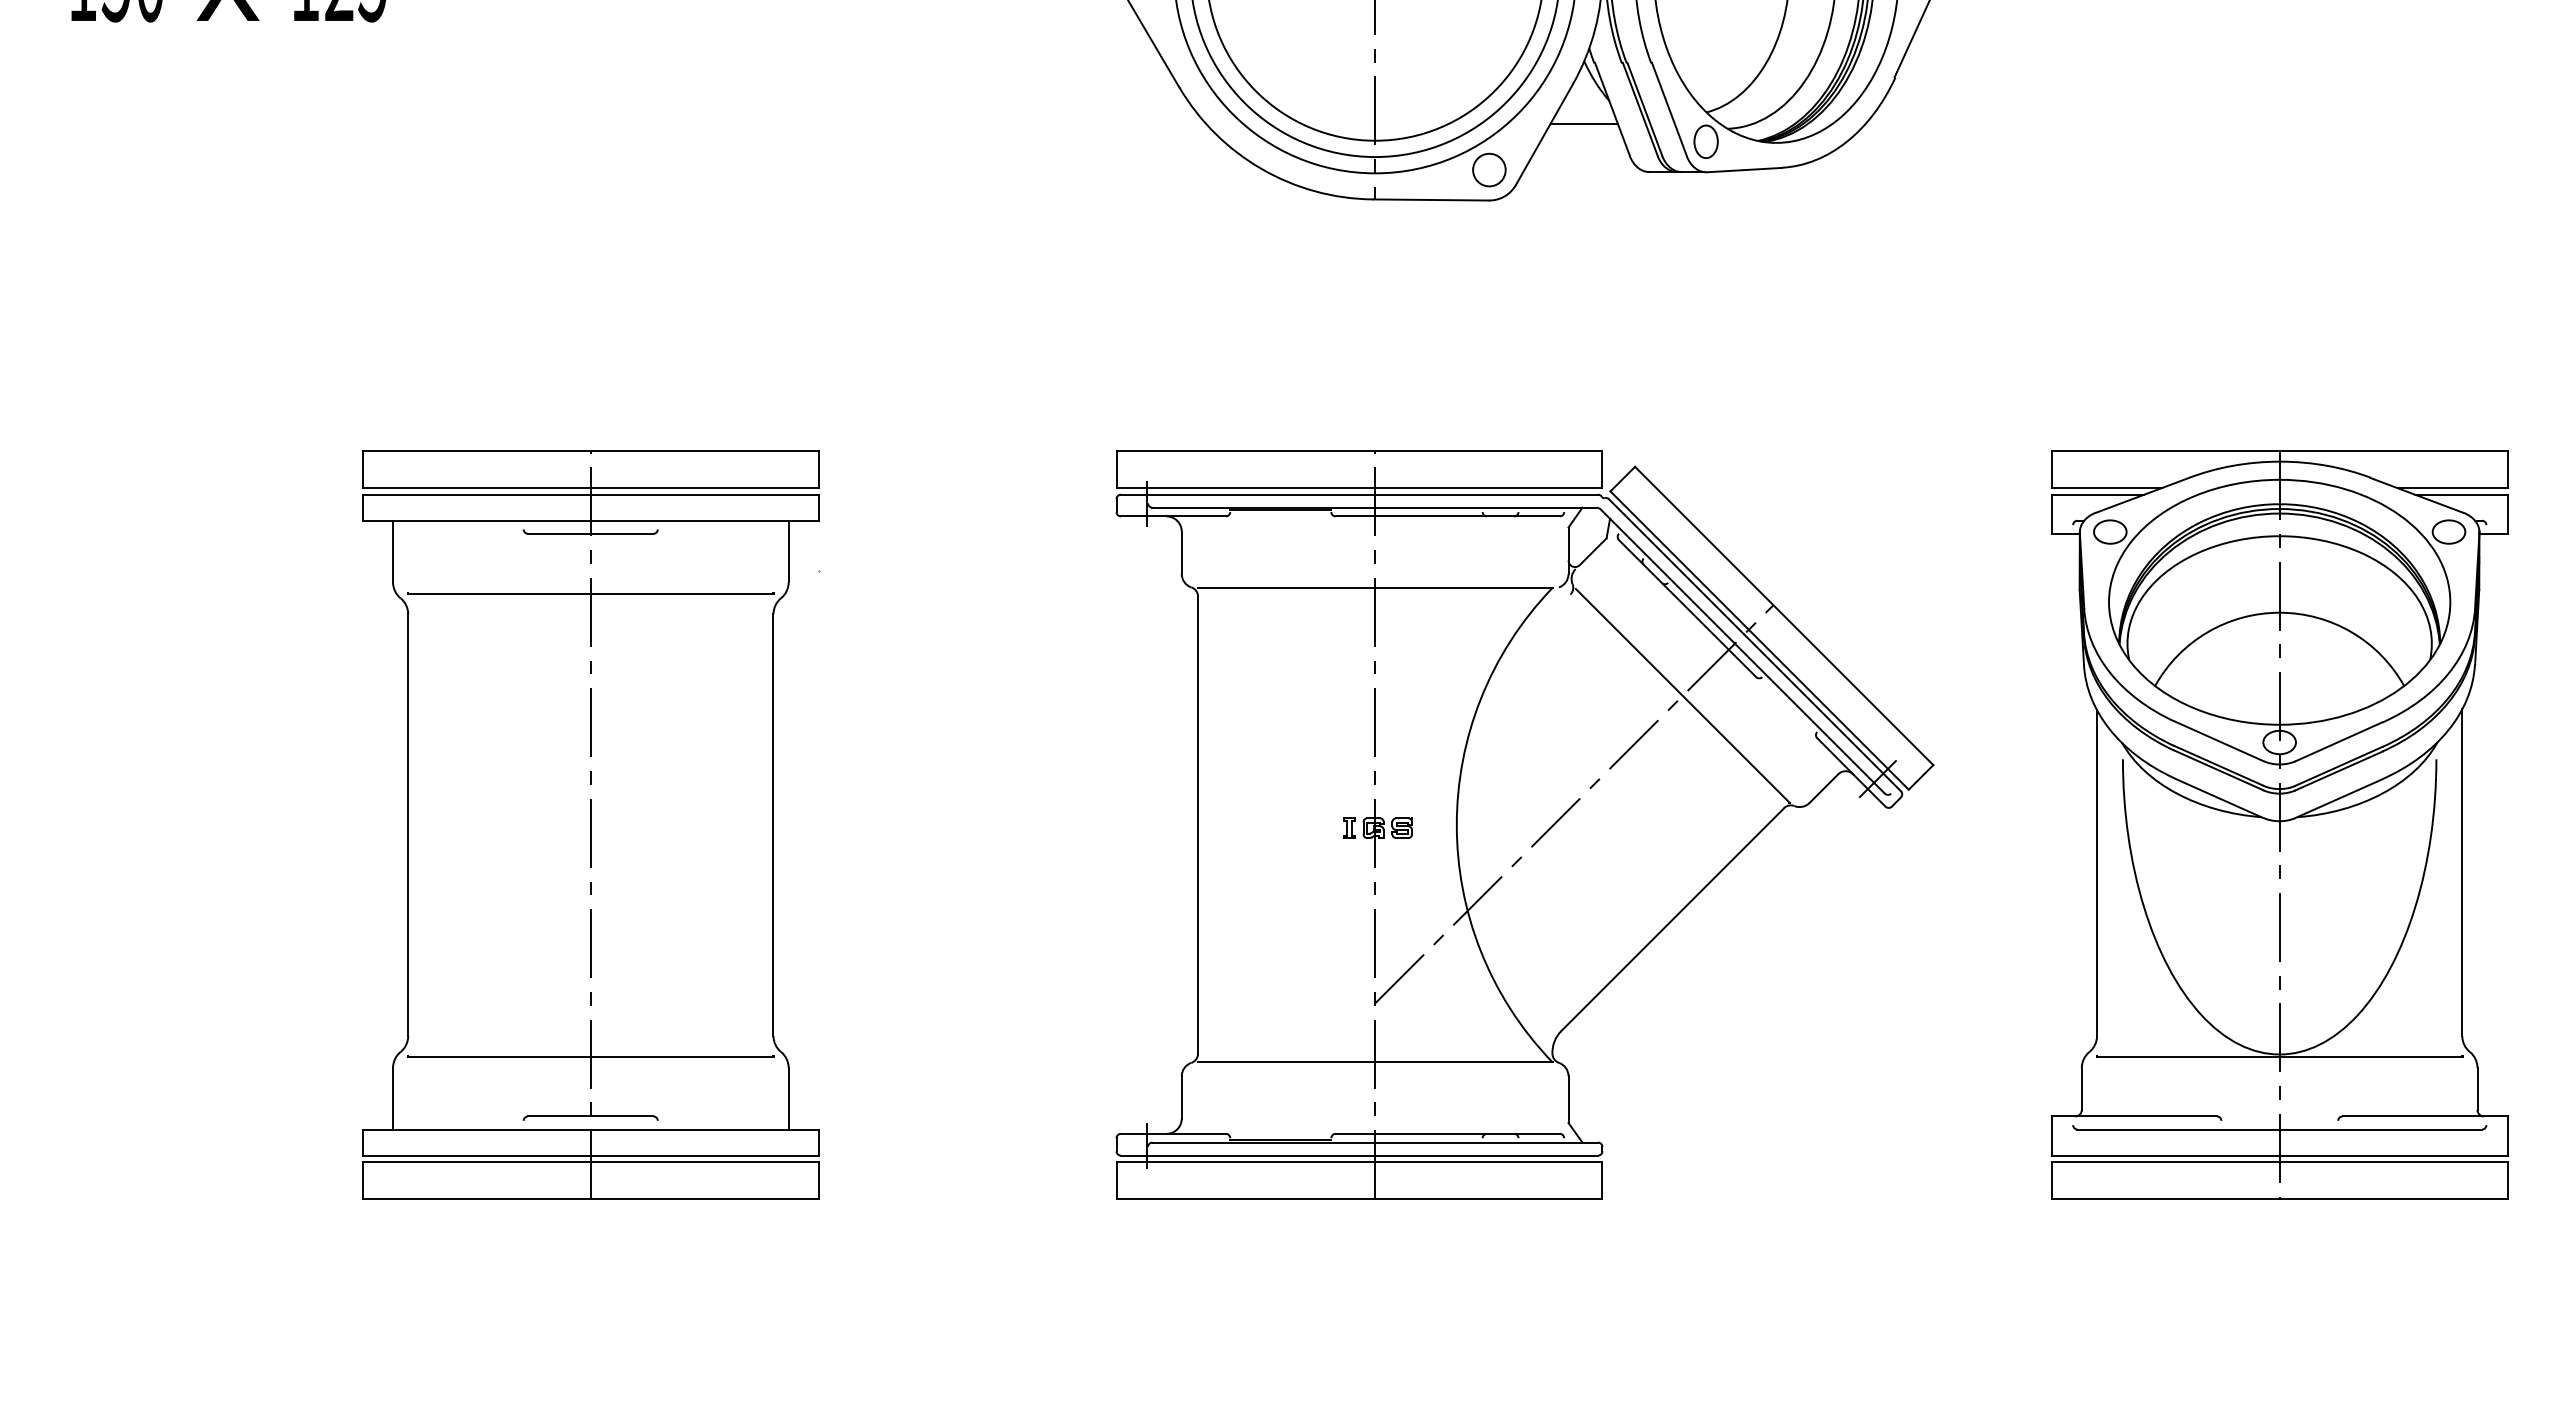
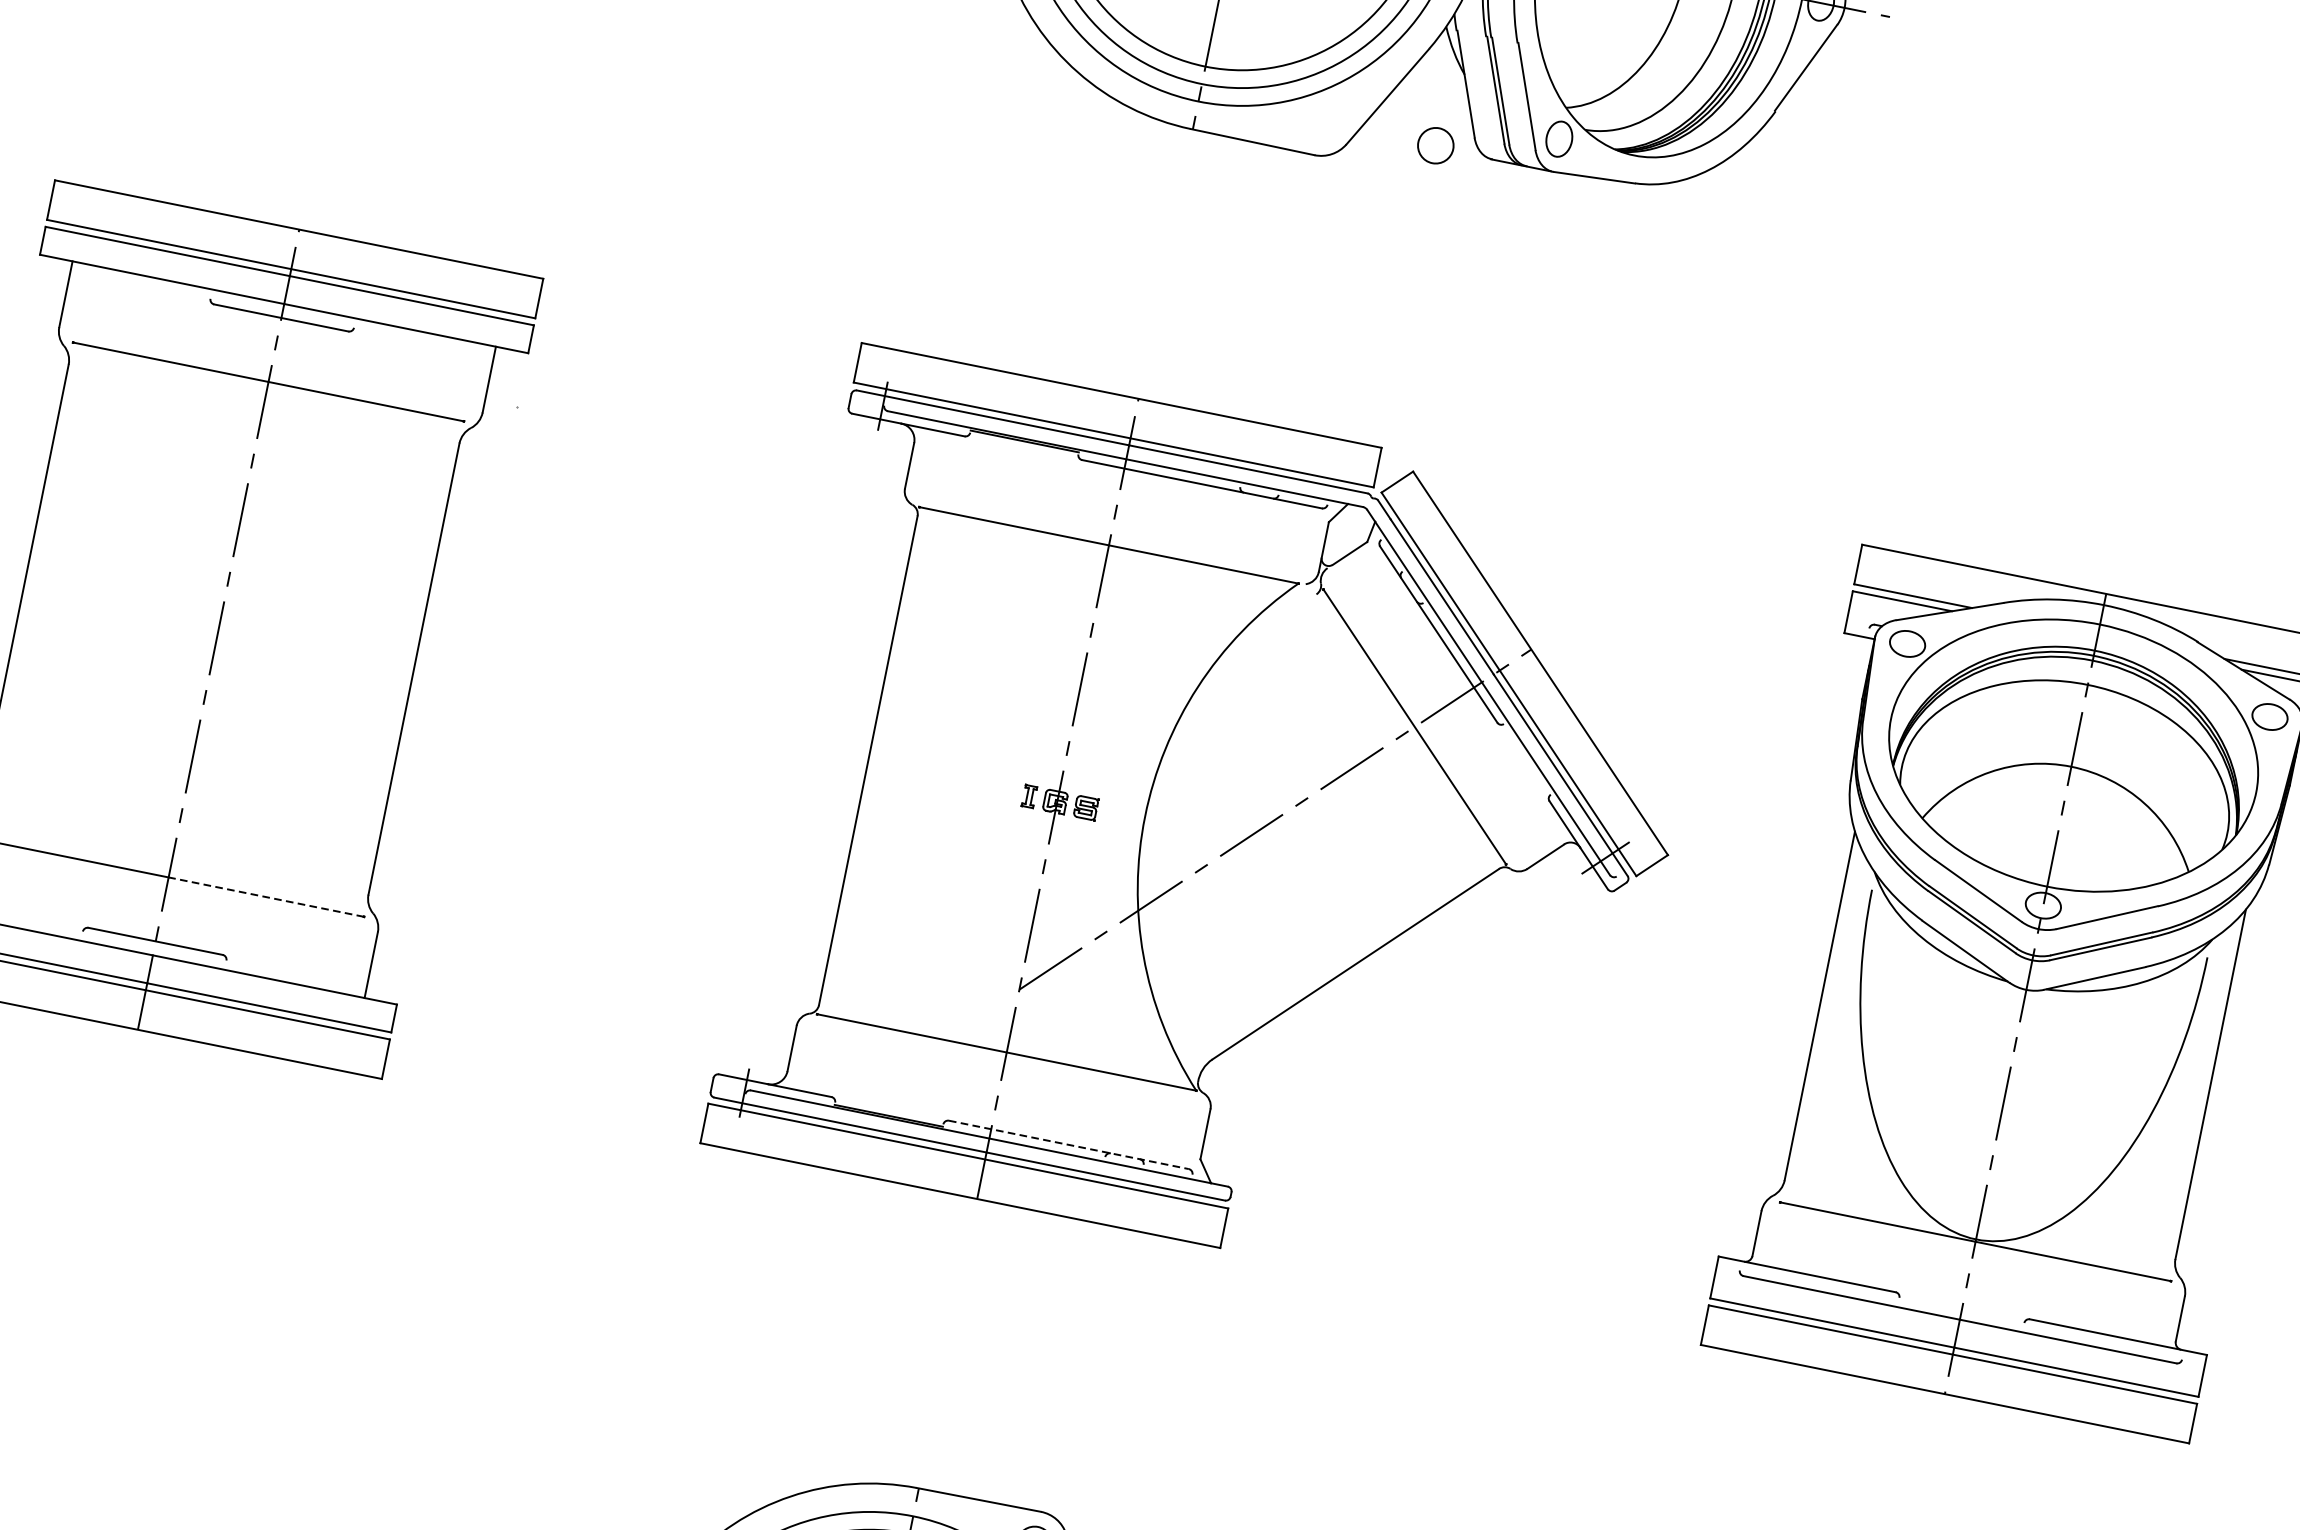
line: (1583, 123) -> (1432, 93), removed
circle: (1489, 169) -> (1436, 145), moved
line: (681, 1056) -> (265, 896), solid -> dashed
line: (1448, 1133) -> (1069, 1144), solid -> dashed

